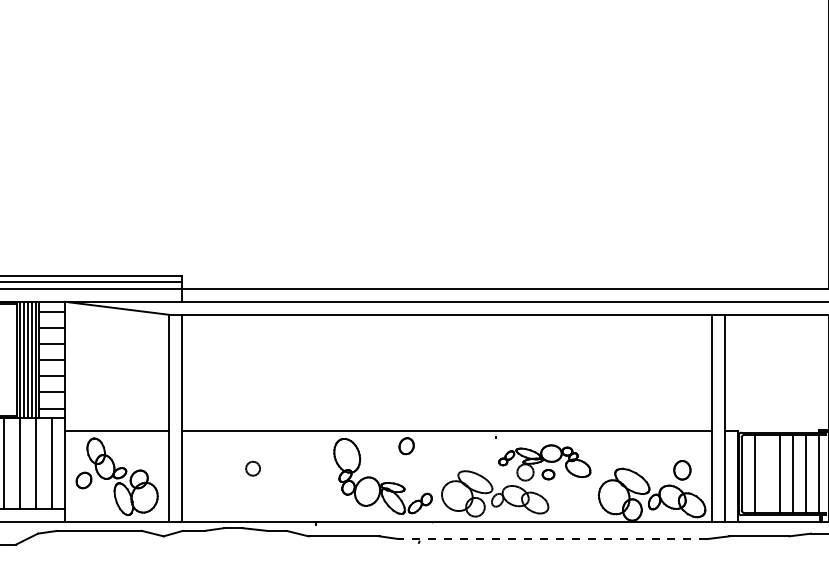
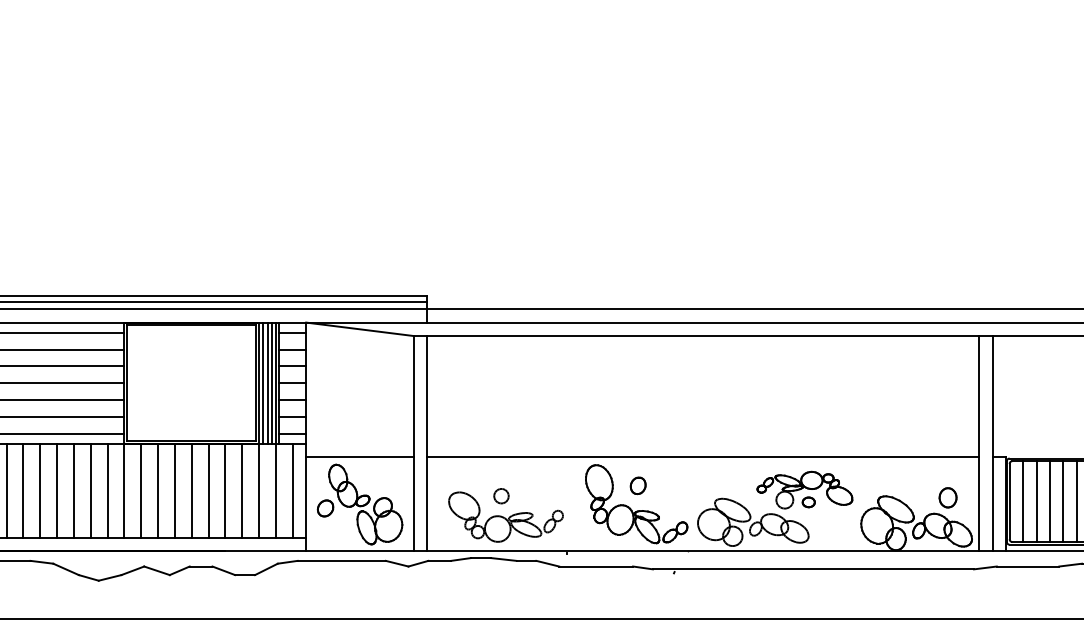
part: (405, 445) -> (637, 485), moved
line: (767, 473) -> (1036, 501), added
part: (256, 488) -> (505, 516), added
line: (553, 539) -> (813, 569), dashed -> solid

